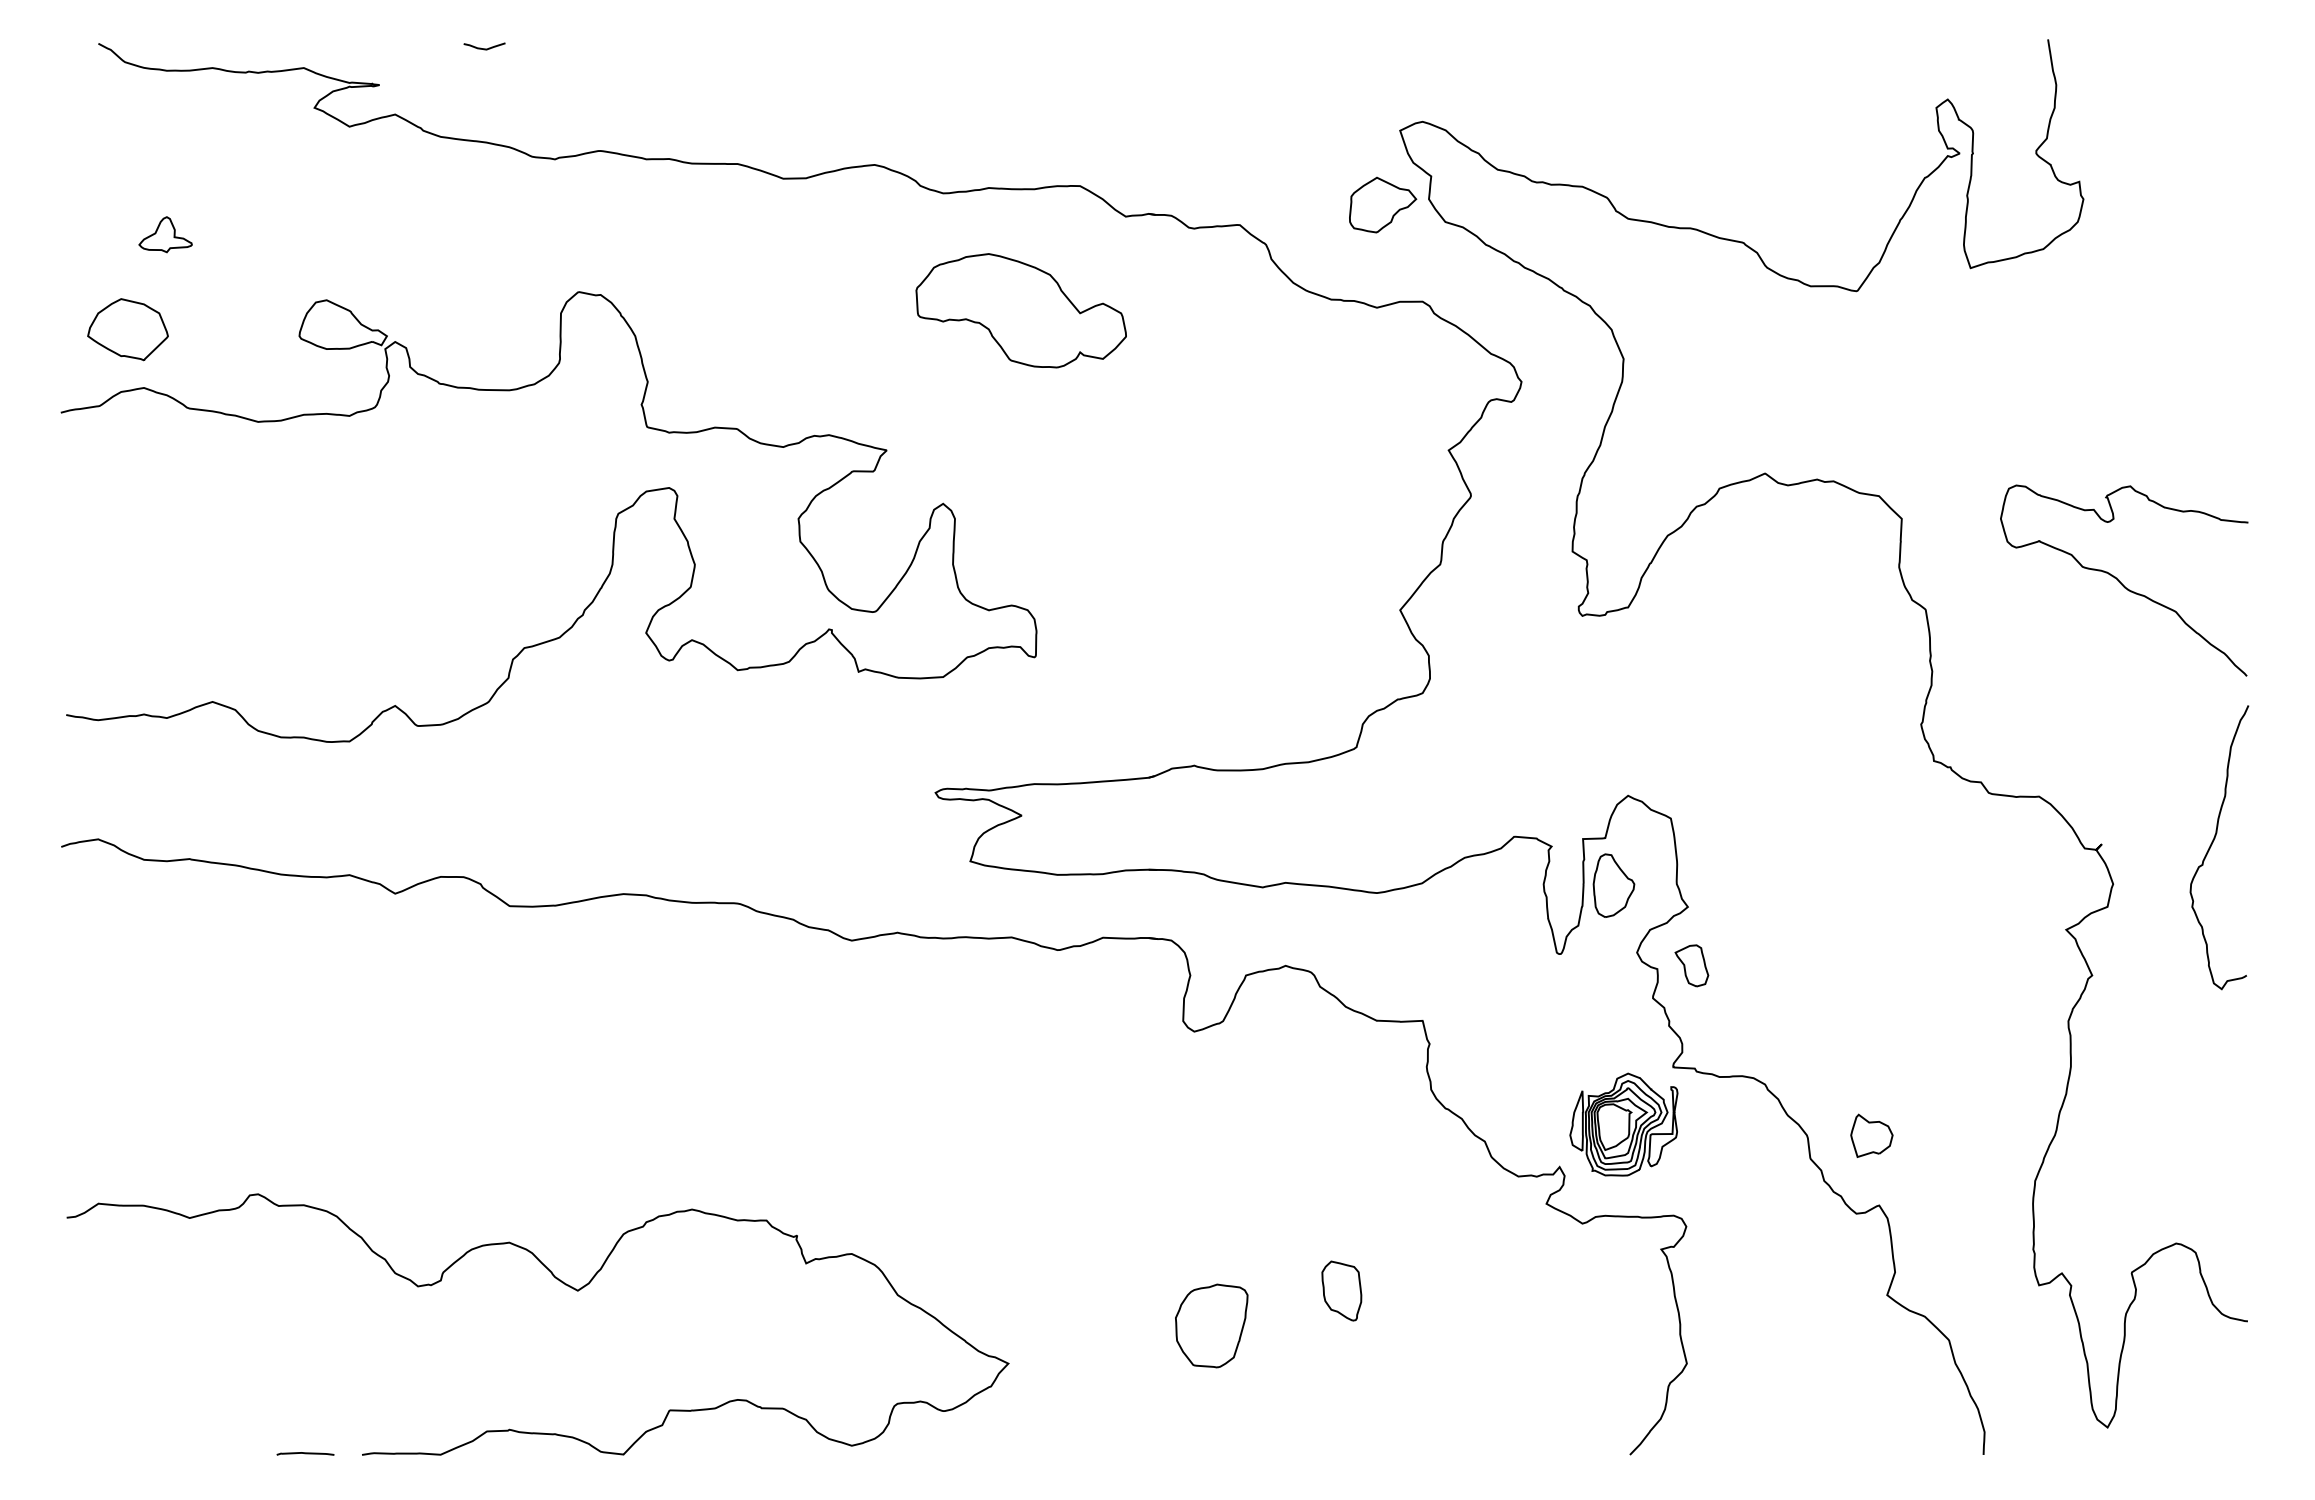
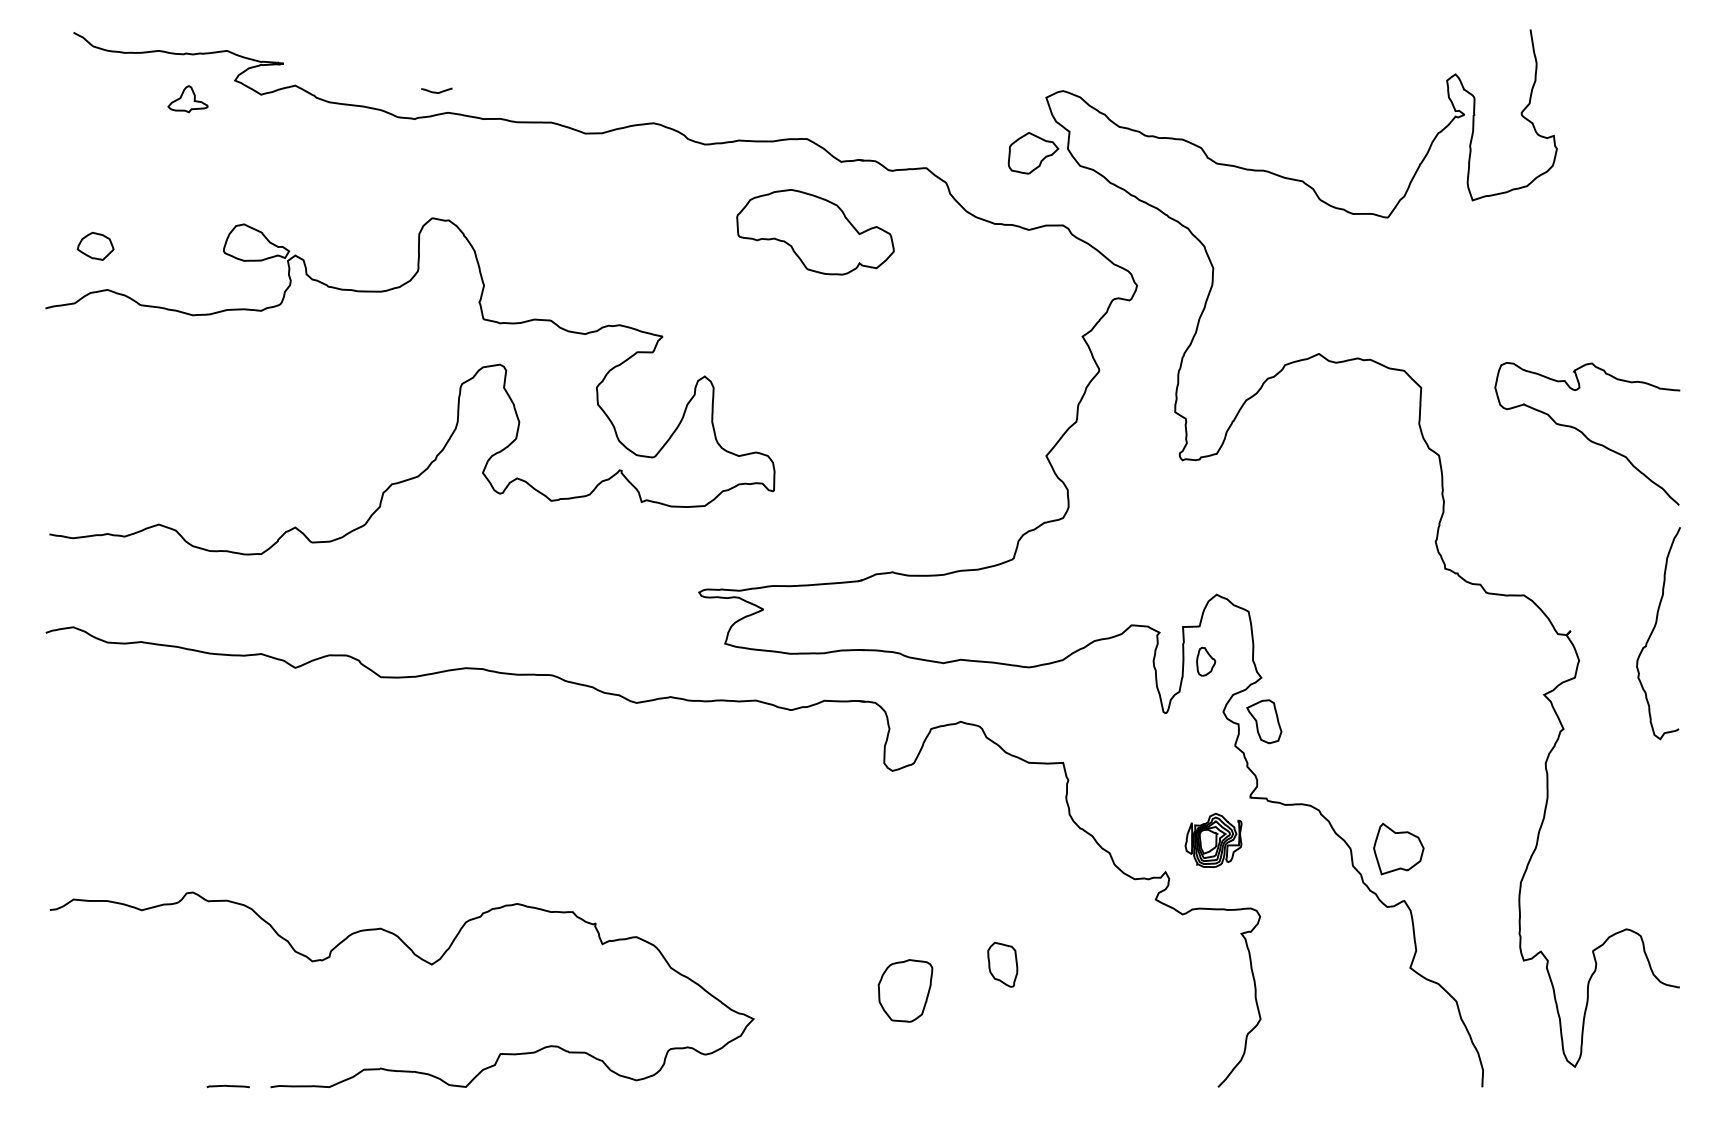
curve: (484, 48) -> (436, 92), moved
part: (165, 234) -> (187, 99), moved
part: (1020, 310) -> (814, 232), moved
part: (127, 329) -> (95, 246), size x0.6
part: (1613, 885) -> (1205, 661), size x0.6
part: (1691, 965) -> (1264, 721), size x1.4
part: (1623, 1124) -> (1213, 840), size x0.7
part: (1871, 1135) -> (1398, 848), size x1.6

